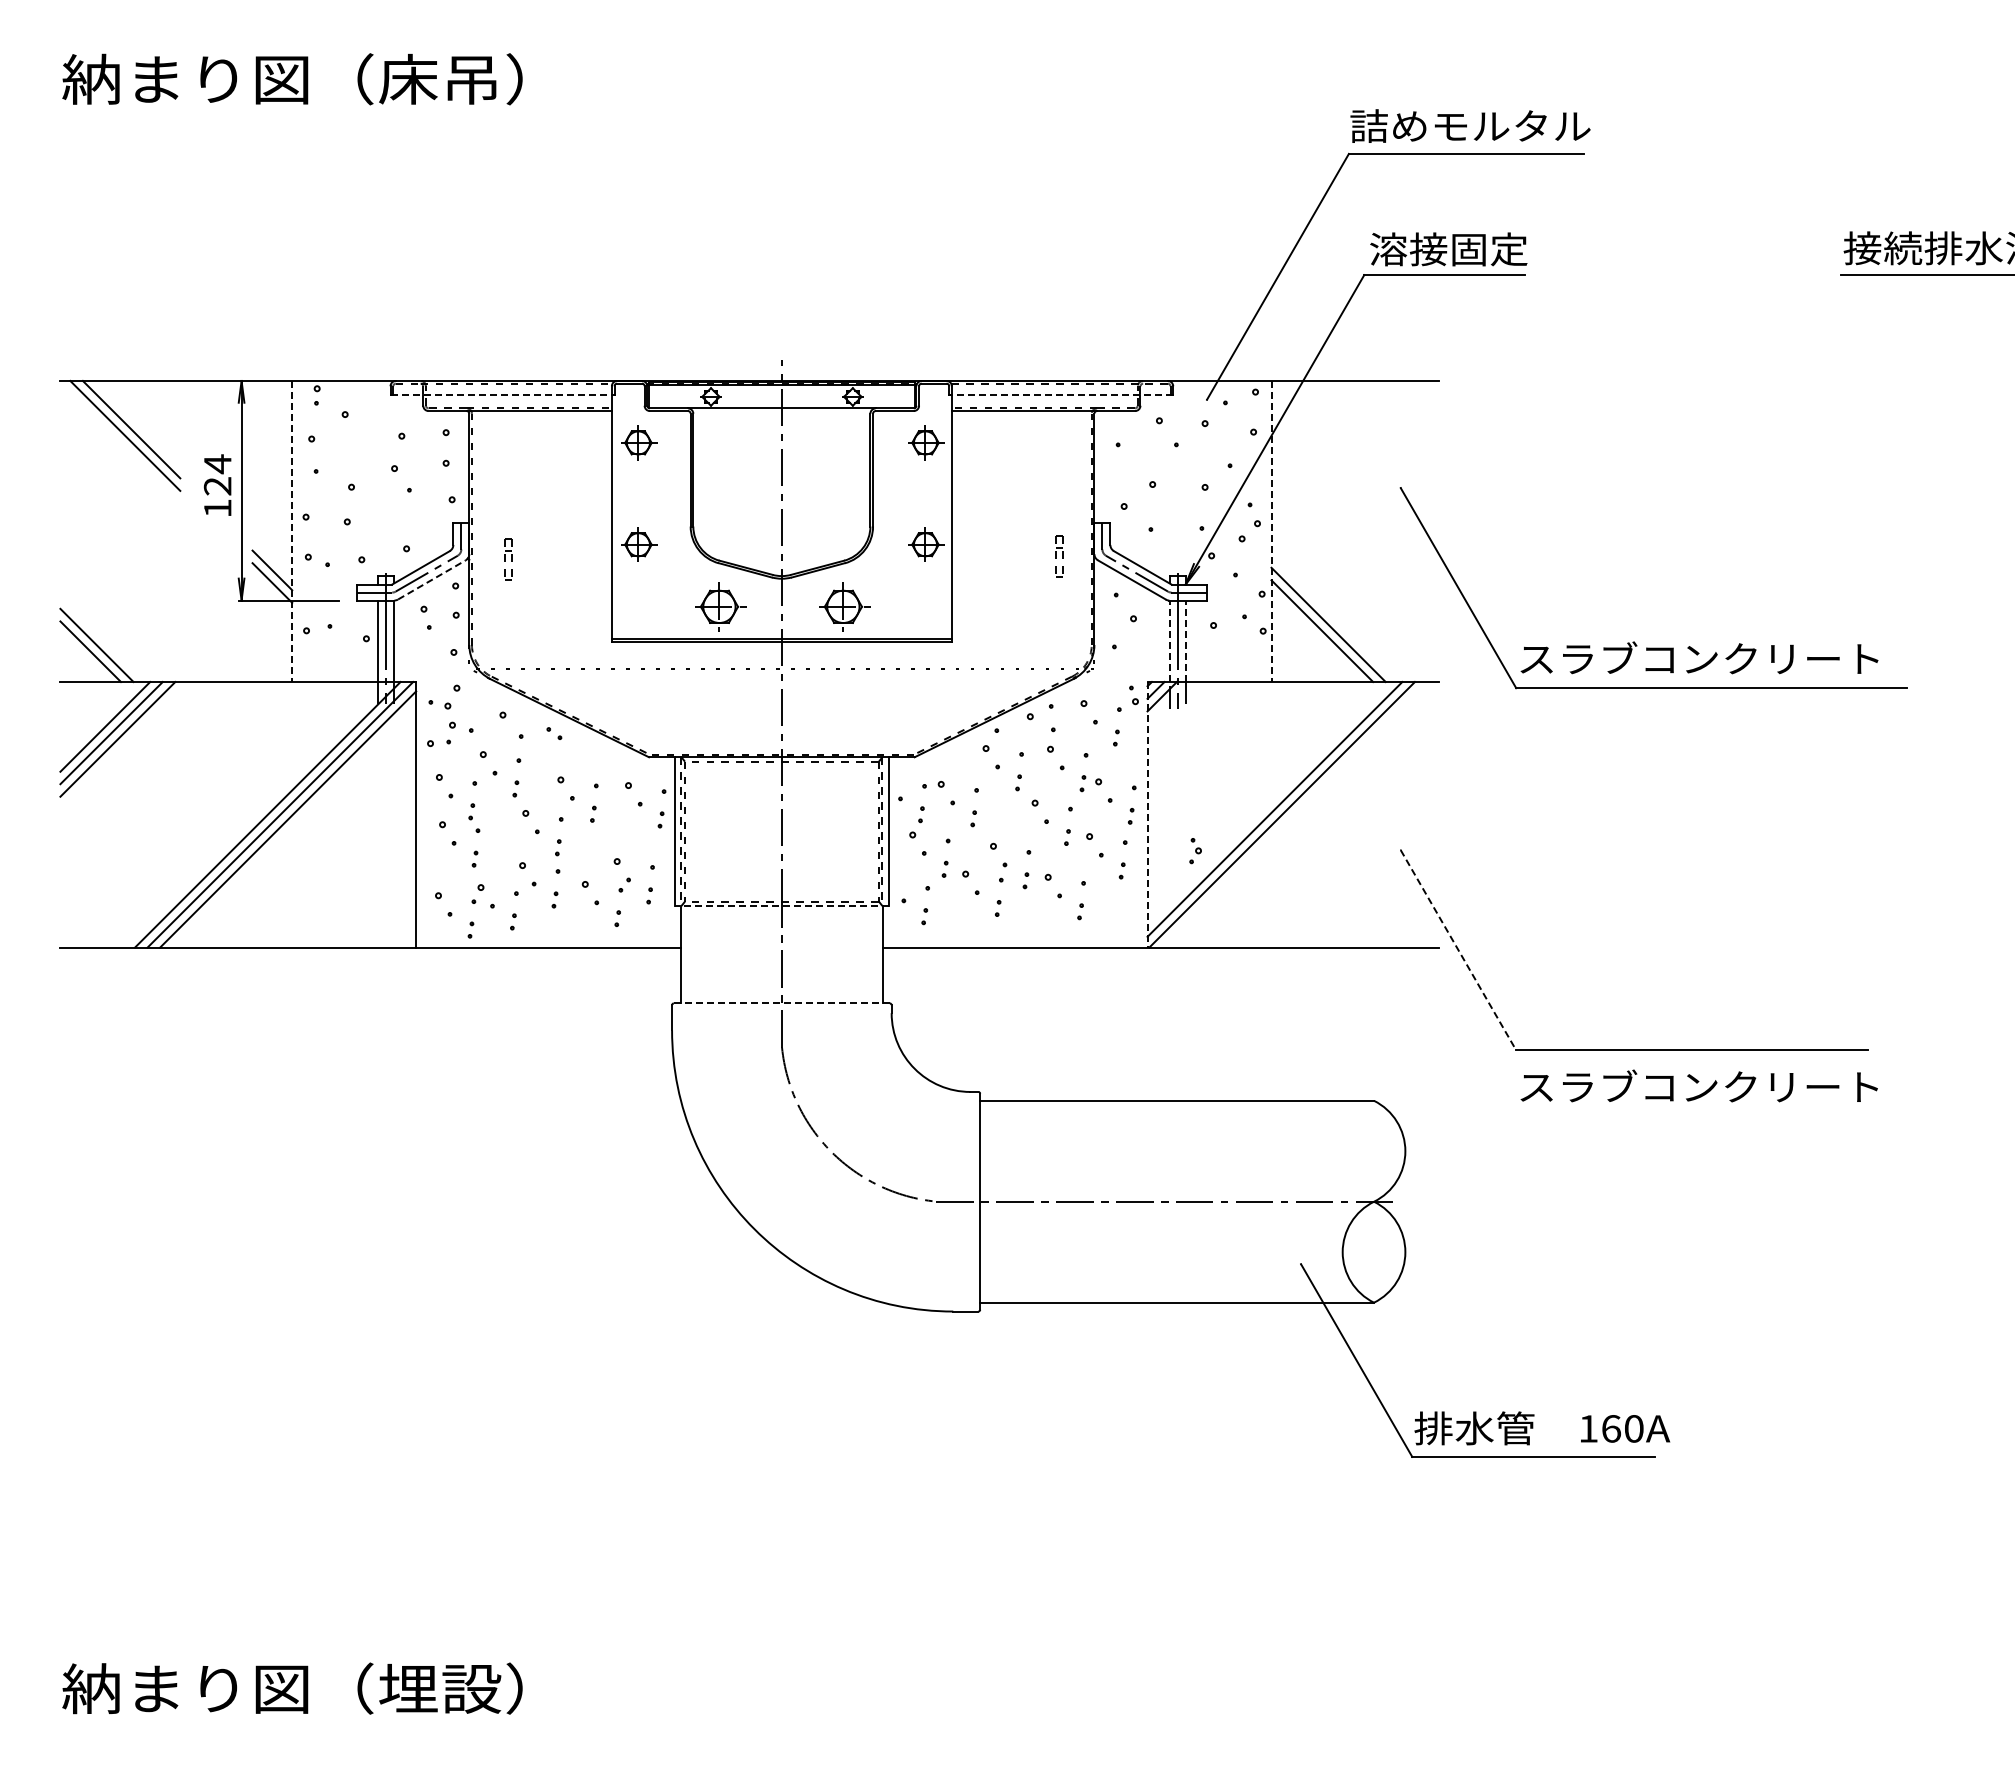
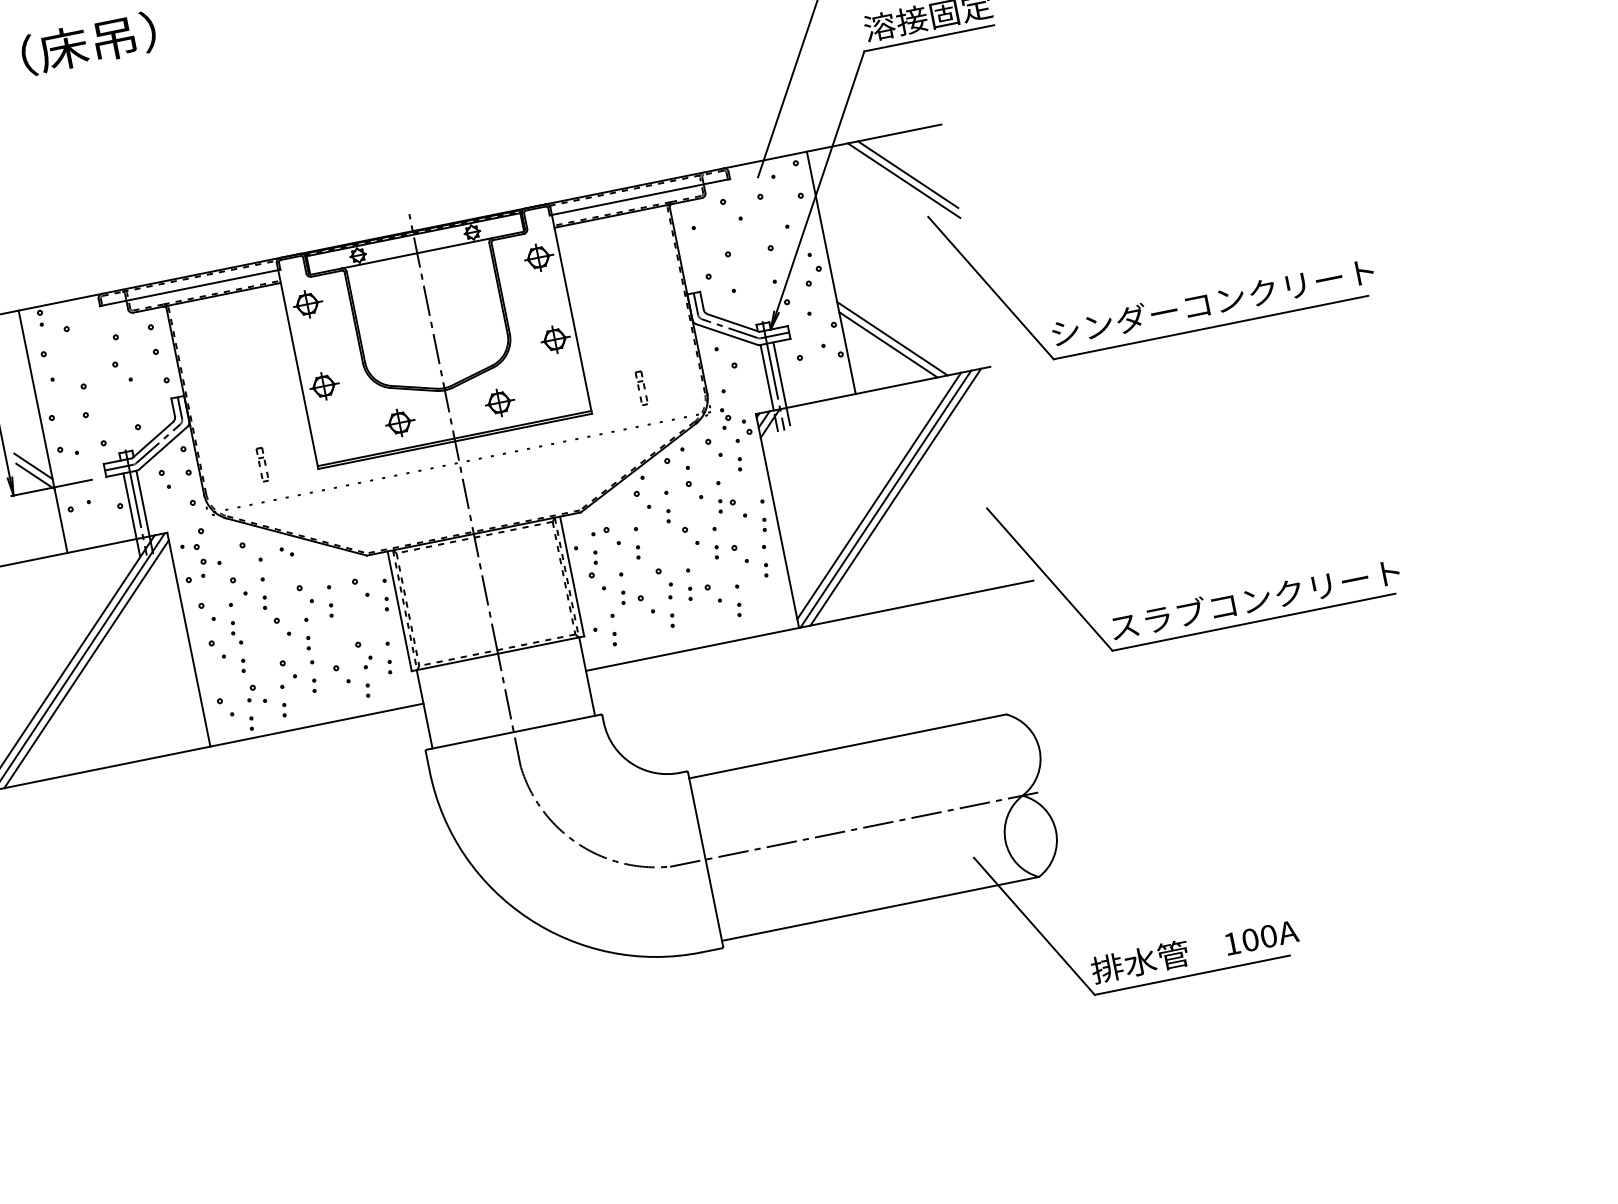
line: (501, 395) -> (189, 288), dashed -> solid
line: (1062, 395) -> (641, 197), dashed -> solid
line: (1386, 432) -> (907, 174), added
line: (1380, 438) -> (903, 180), added
line: (292, 531) -> (43, 431), dashed -> solid
line: (1271, 531) -> (831, 272), dashed -> solid
part: (1059, 556) -> (641, 388), moved
part: (508, 559) -> (262, 464), moved
line: (432, 579) -> (163, 447), dashed -> solid
part: (720, 606) -> (399, 422), size x0.71
part: (844, 606) -> (499, 402), size x0.71
line: (1169, 641) -> (767, 377), dashed -> solid
line: (1185, 641) -> (779, 375), dashed -> solid
text: (1719, 658) -> (1212, 302), スラブコンクリート -> シンダーコンクリート
line: (1147, 814) -> (777, 520), dashed -> solid
line: (1294, 814) -> (895, 496), added
part: (1195, 851) -> (725, 418), moved
line: (781, 906) -> (497, 654), dashed -> solid
line: (1458, 950) -> (1049, 579), dashed -> solid
line: (781, 1003) -> (513, 732), dashed -> solid
text: (1698, 1085) -> (1254, 598), moved
text: (1611, 1428) -> (1250, 939), 160A -> 100A

